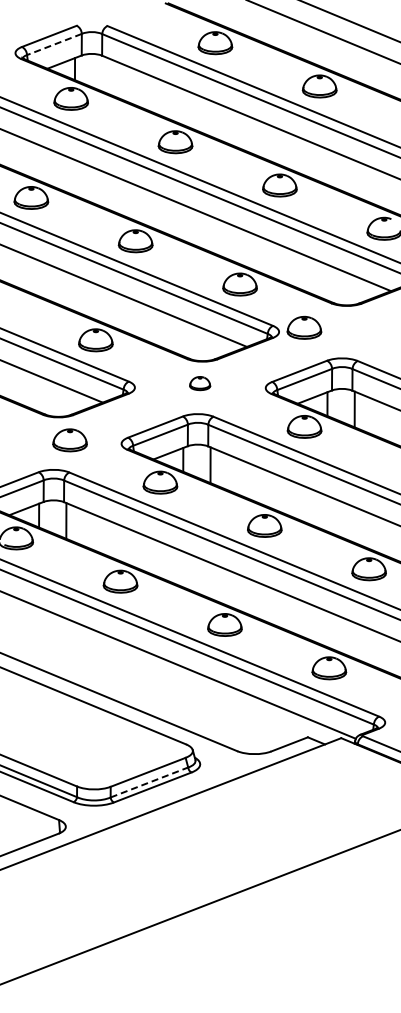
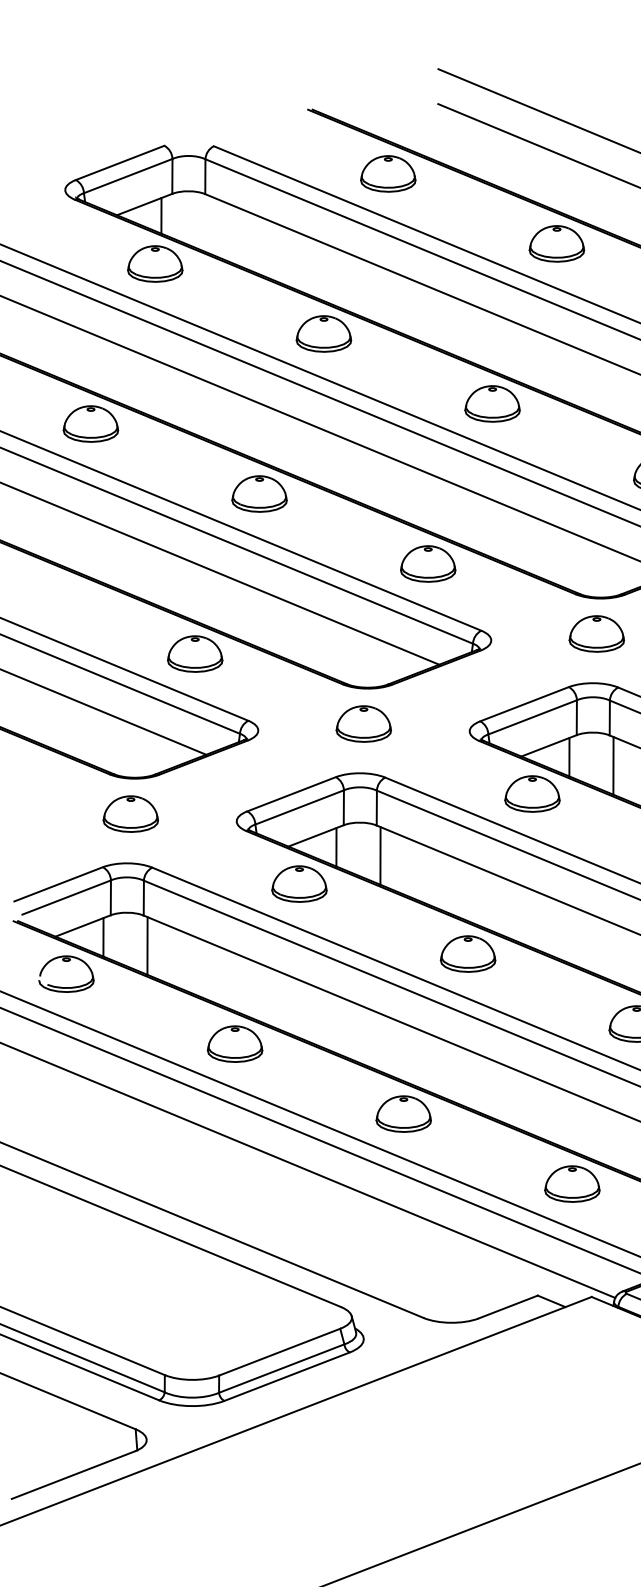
line: (53, 44) -> (126, 176), dashed -> solid
part: (304, 327) -> (596, 633), moved
part: (199, 383) -> (362, 723), size x1.67
part: (69, 440) -> (129, 814), moved
line: (149, 782) -> (281, 1368), dashed -> solid

